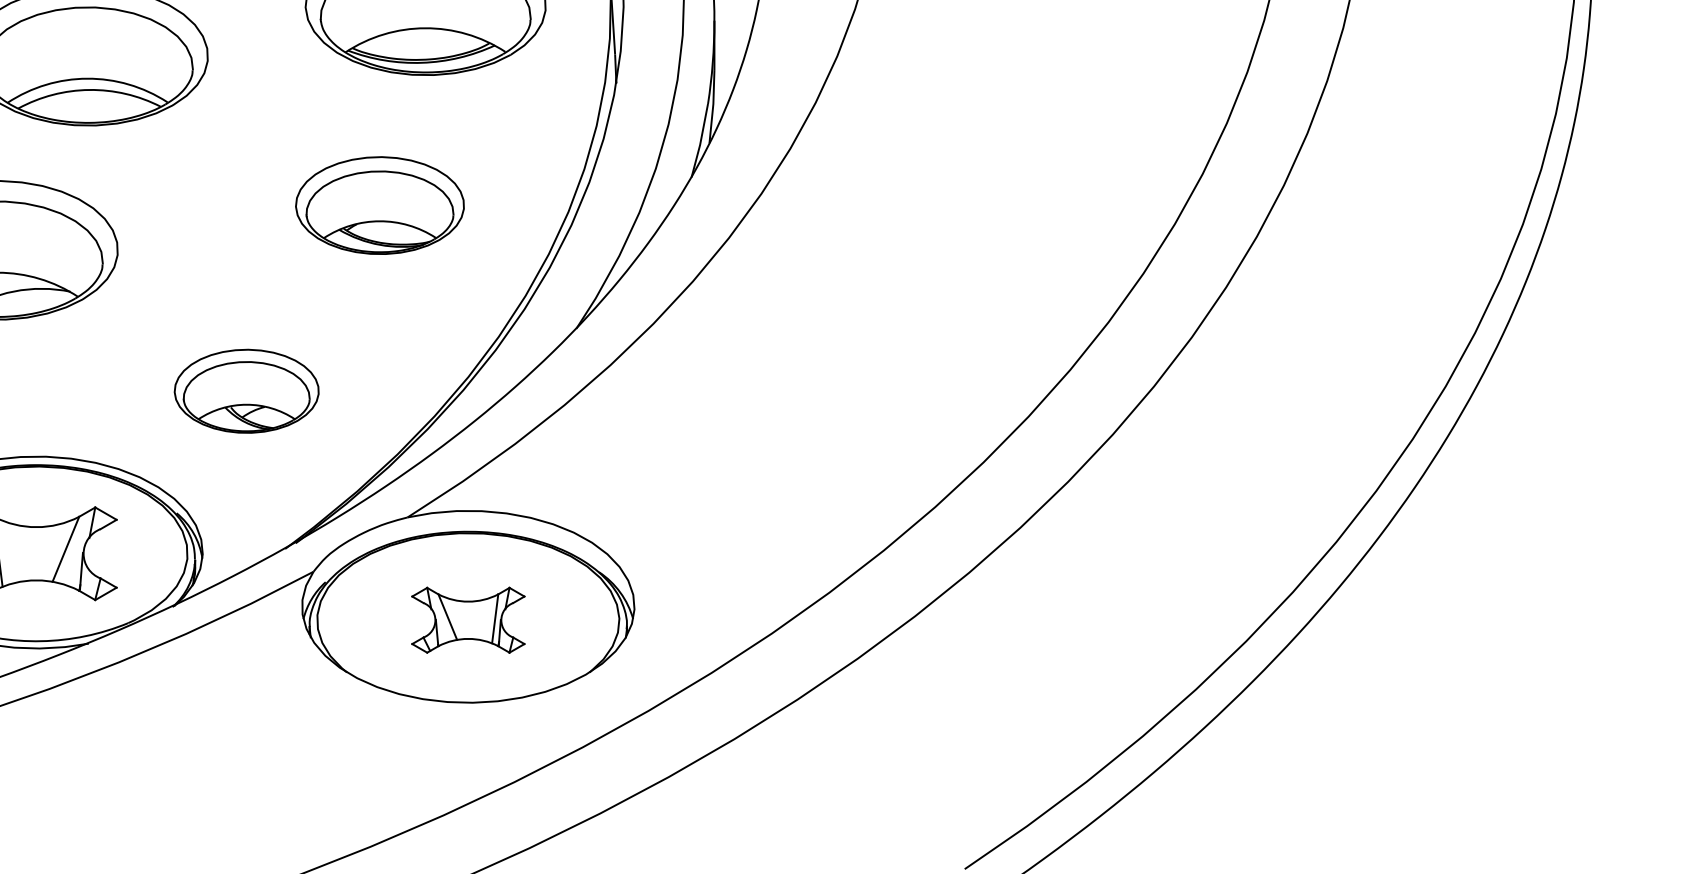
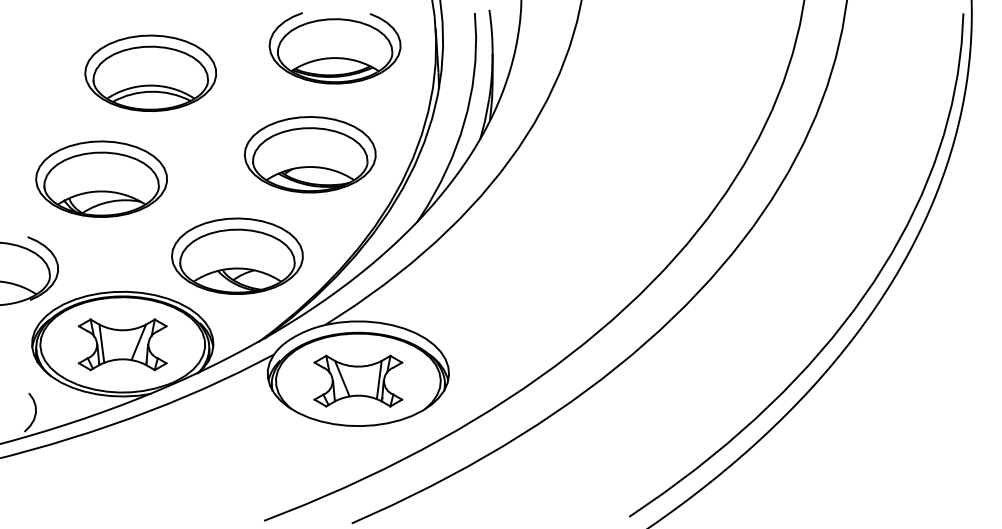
part: (378, 204) -> (309, 154), size x1.43
part: (246, 390) -> (237, 255), size x1.67
part: (468, 619) -> (358, 380), size x1.43

